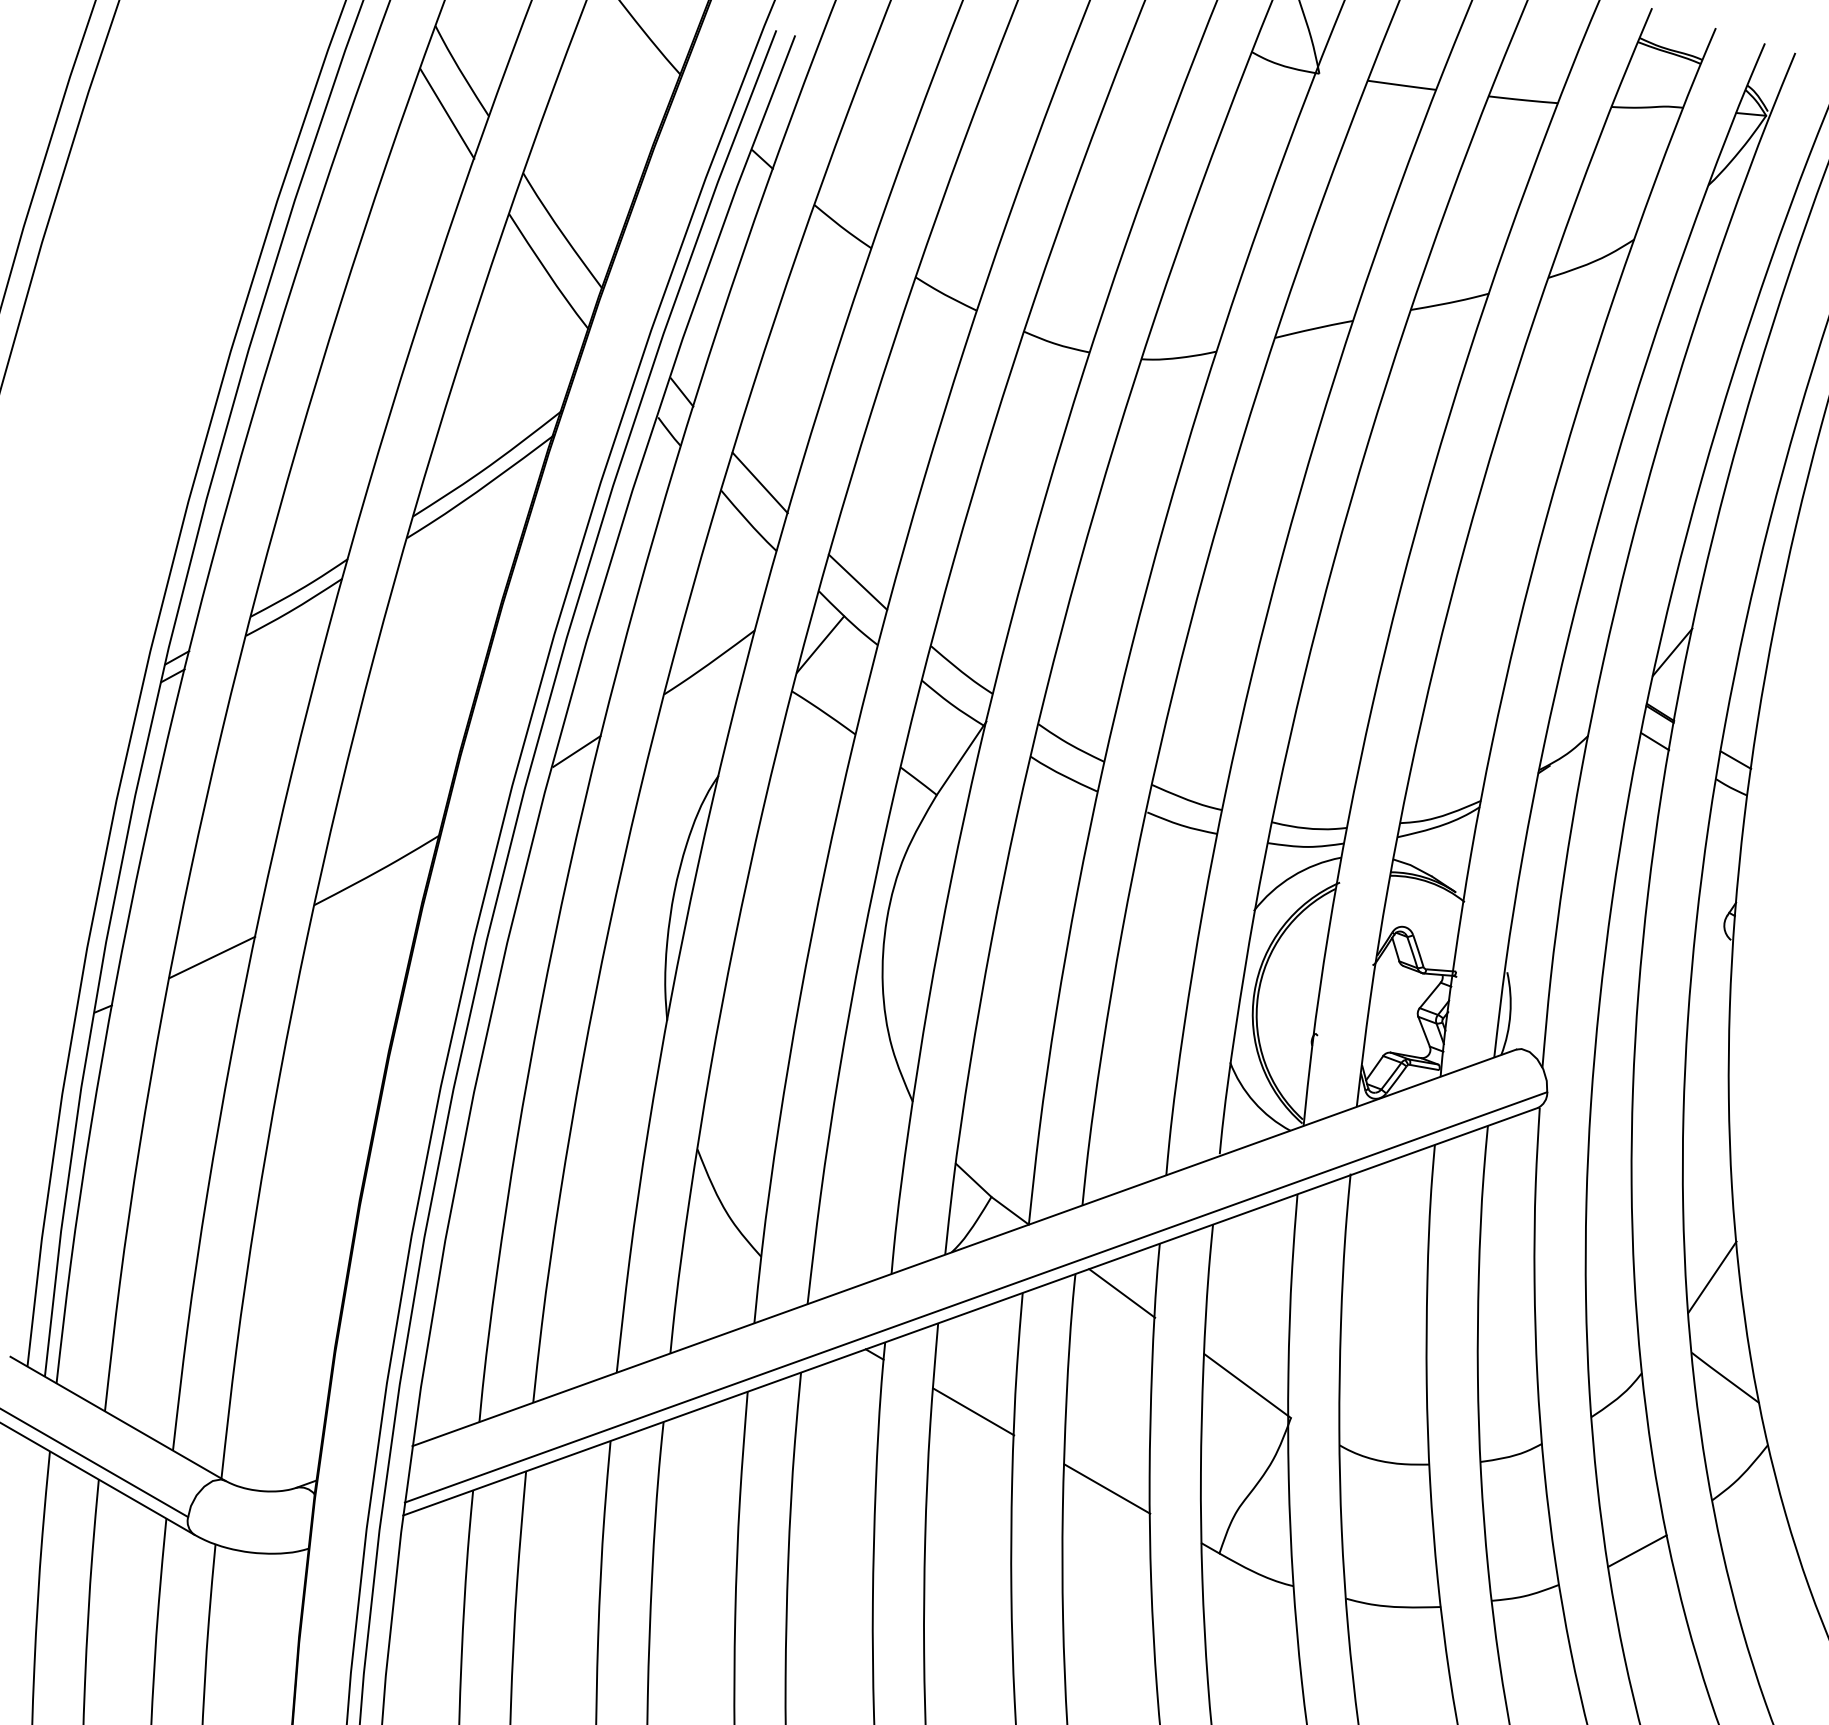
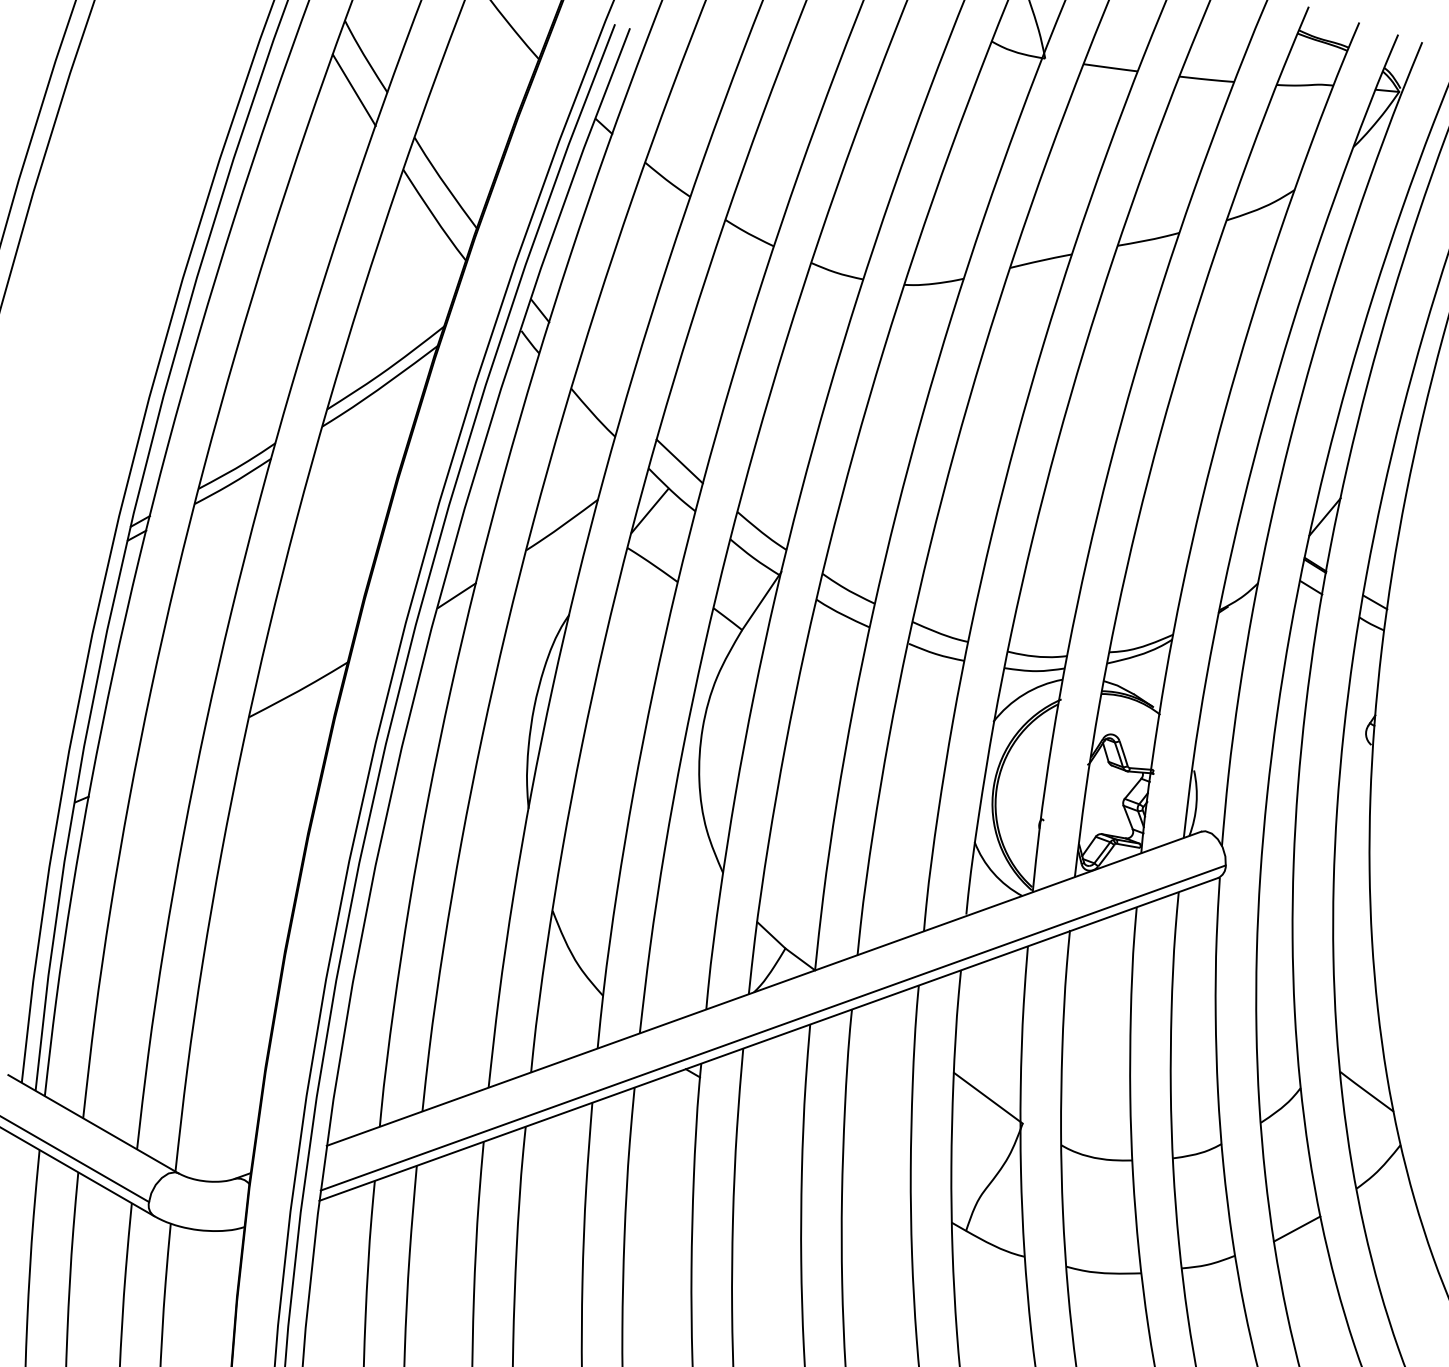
line: (759, 482) -> (601, 382), removed
line: (212, 957) -> (168, 758), removed
line: (1712, 1277) -> (1356, 1012), removed
line: (1122, 1293) -> (889, 1024), removed
line: (973, 1411) -> (771, 1118), removed
line: (1107, 1488) -> (877, 1179), removed

